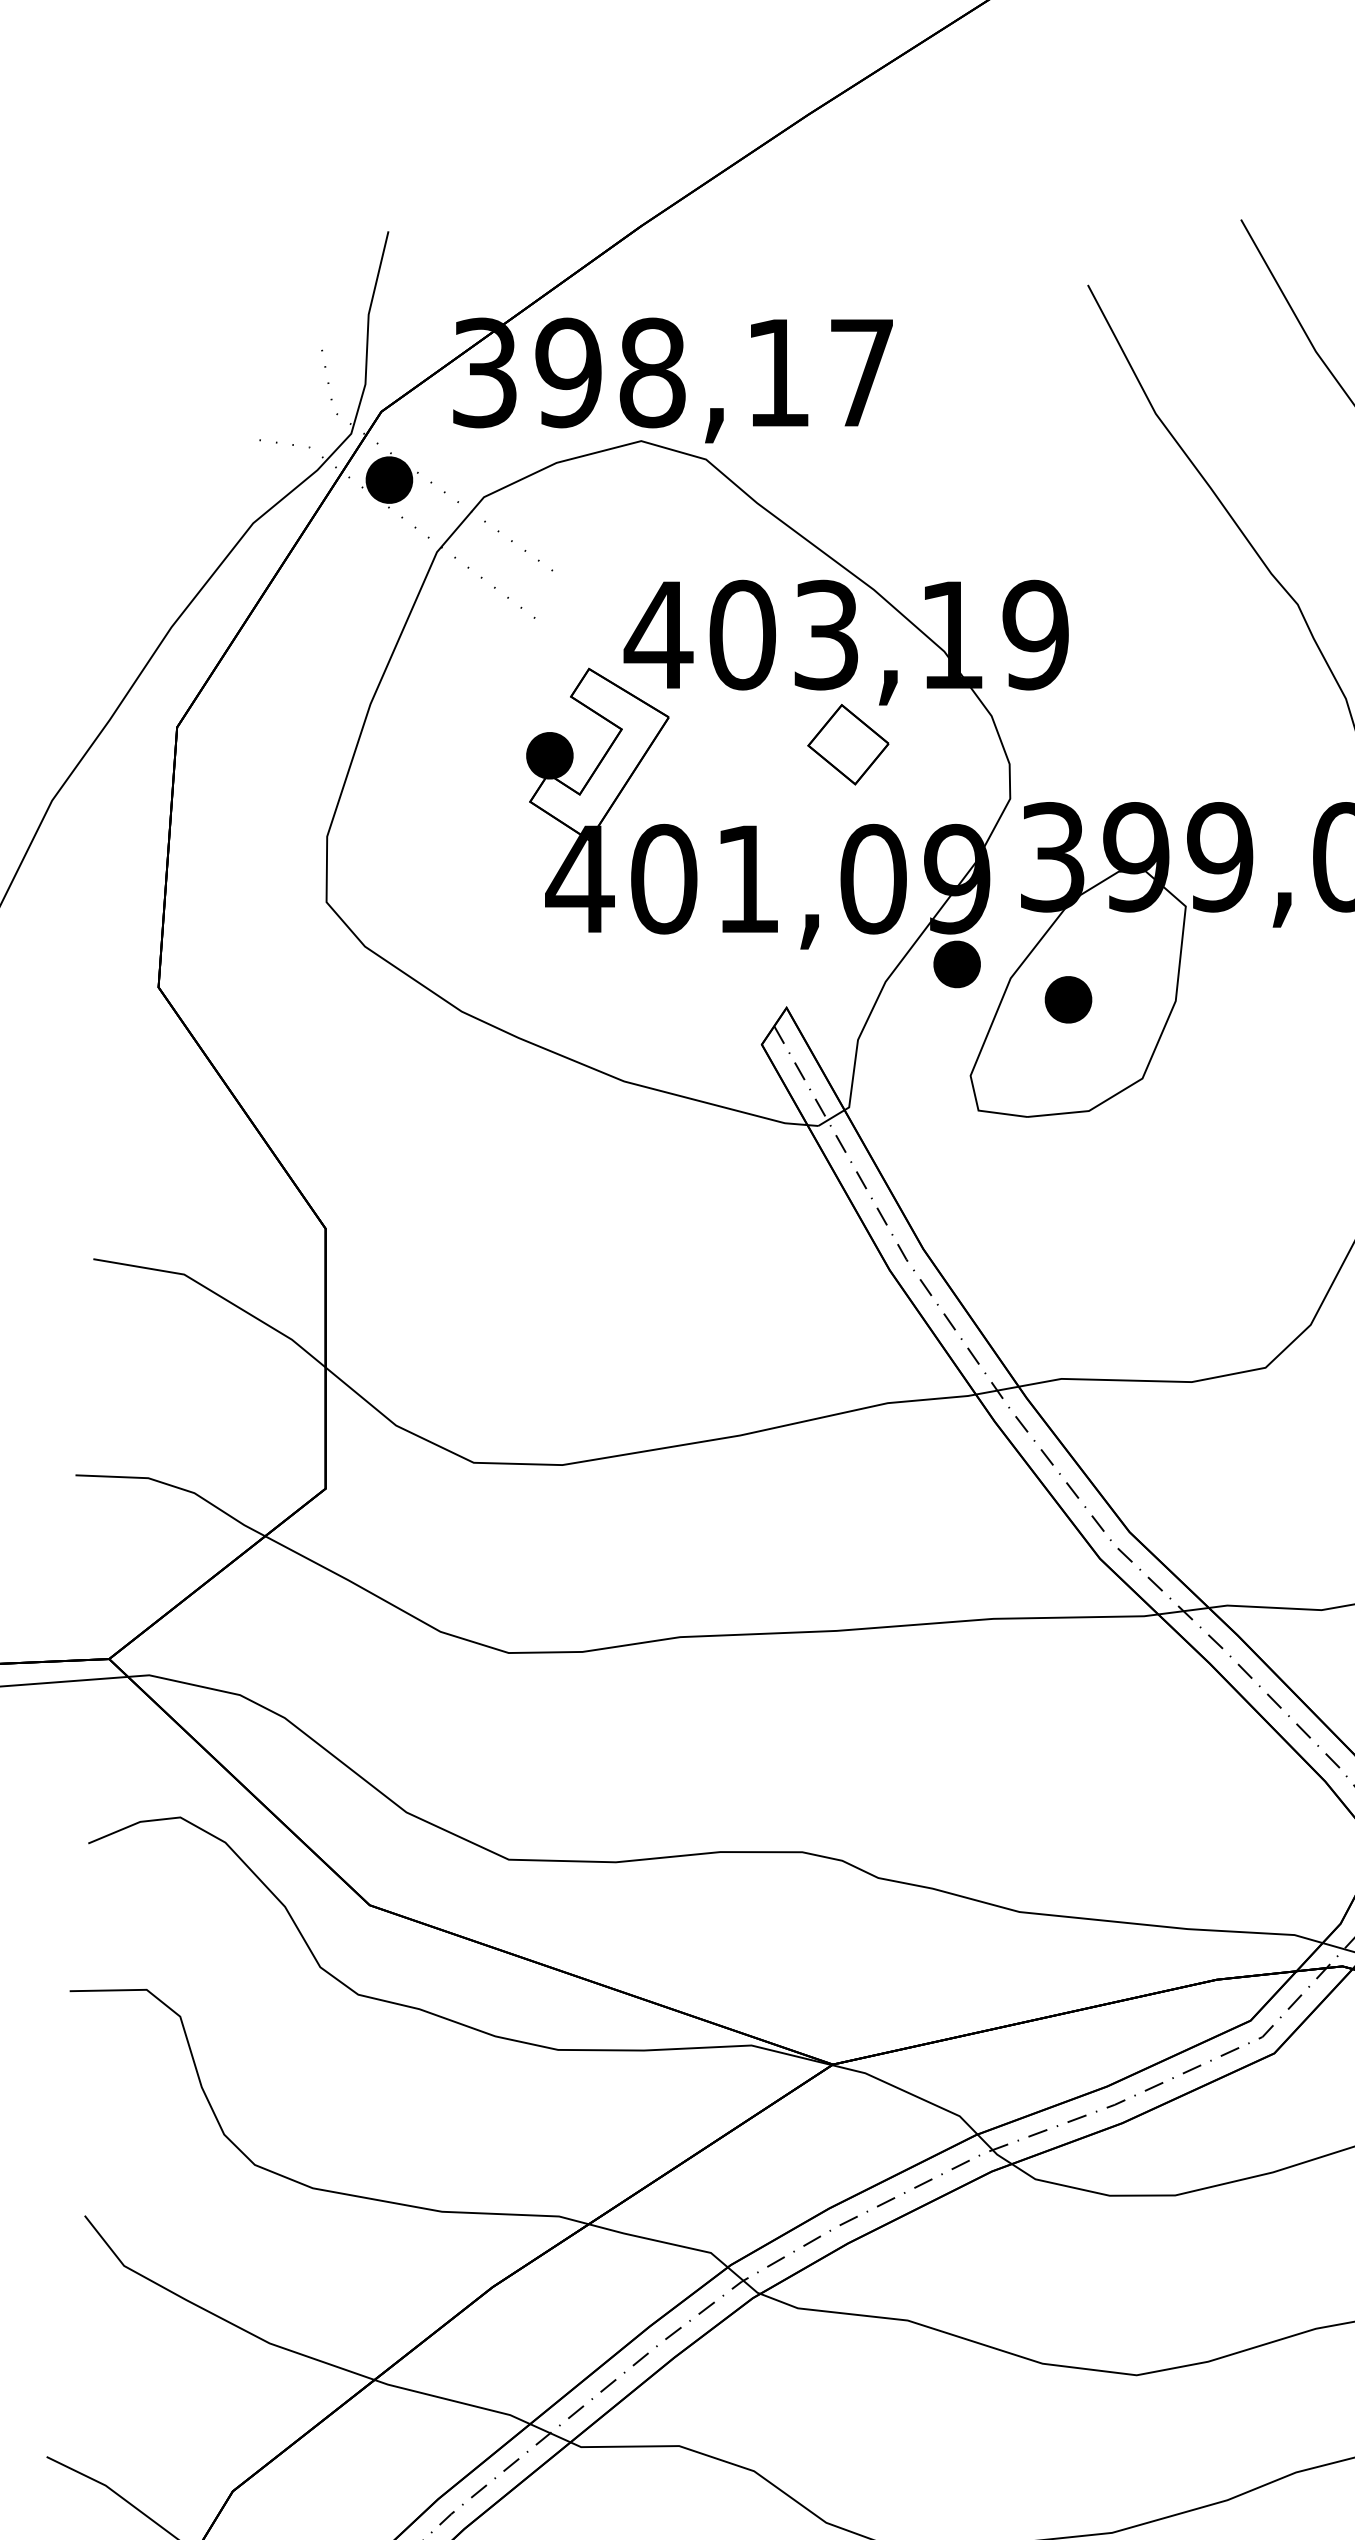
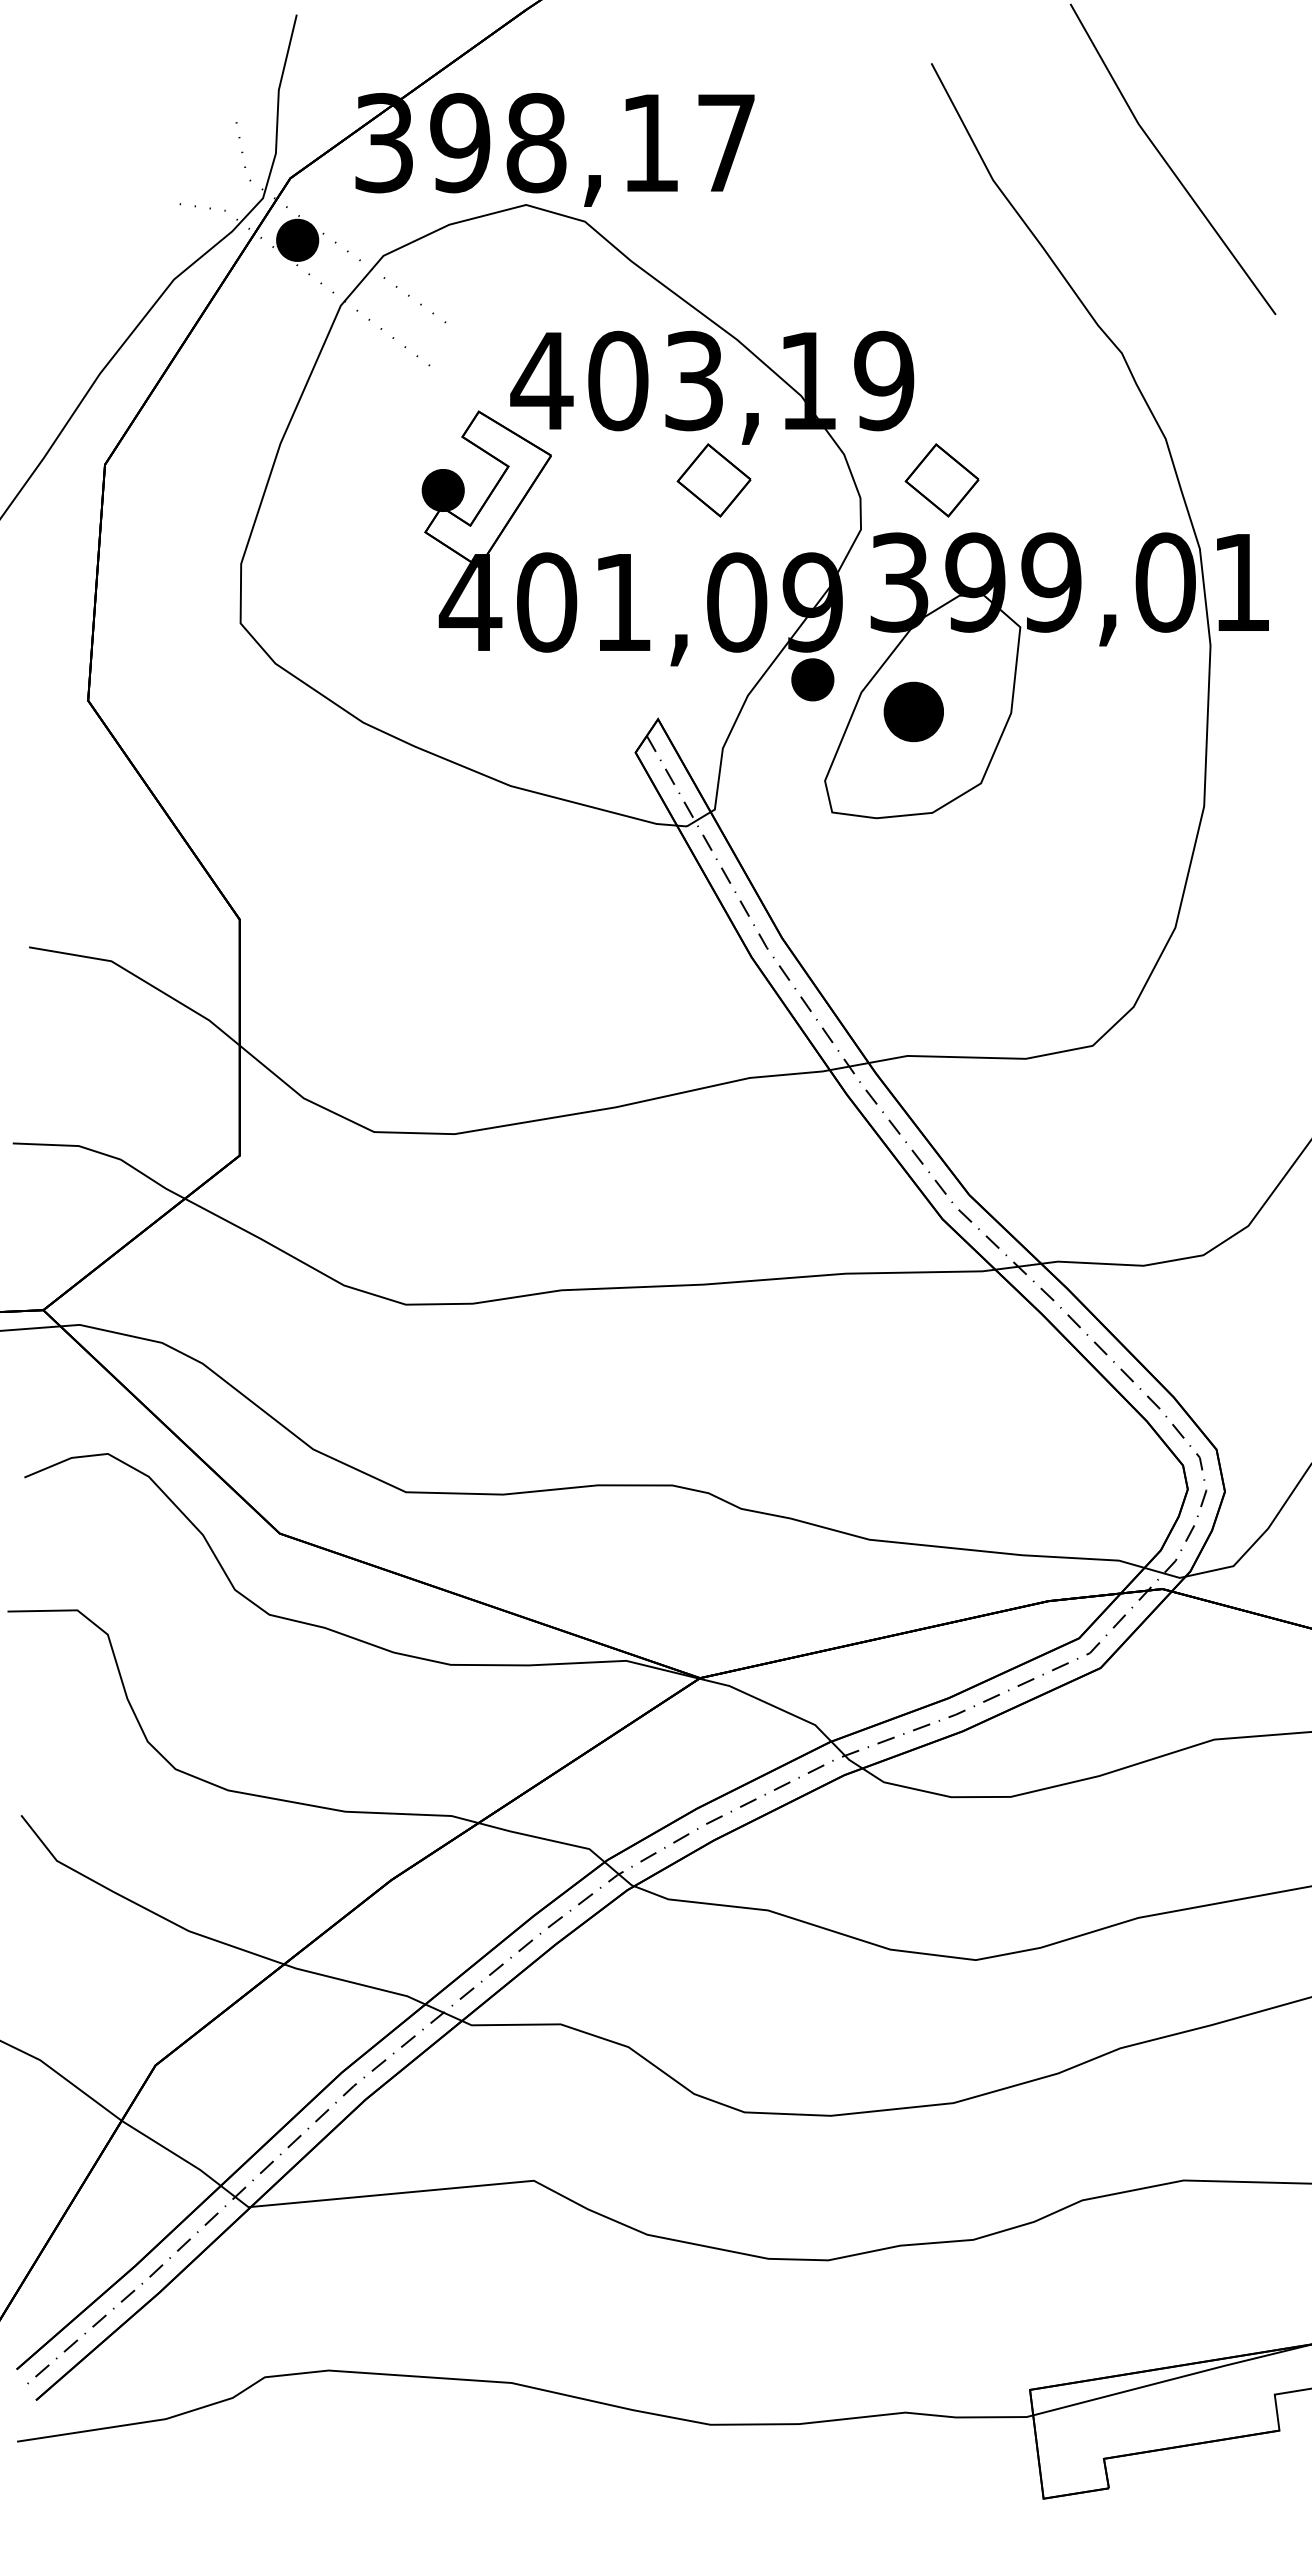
part: (1098, 744) -> (941, 480), added
part: (1068, 999) -> (913, 711), size x1.4

